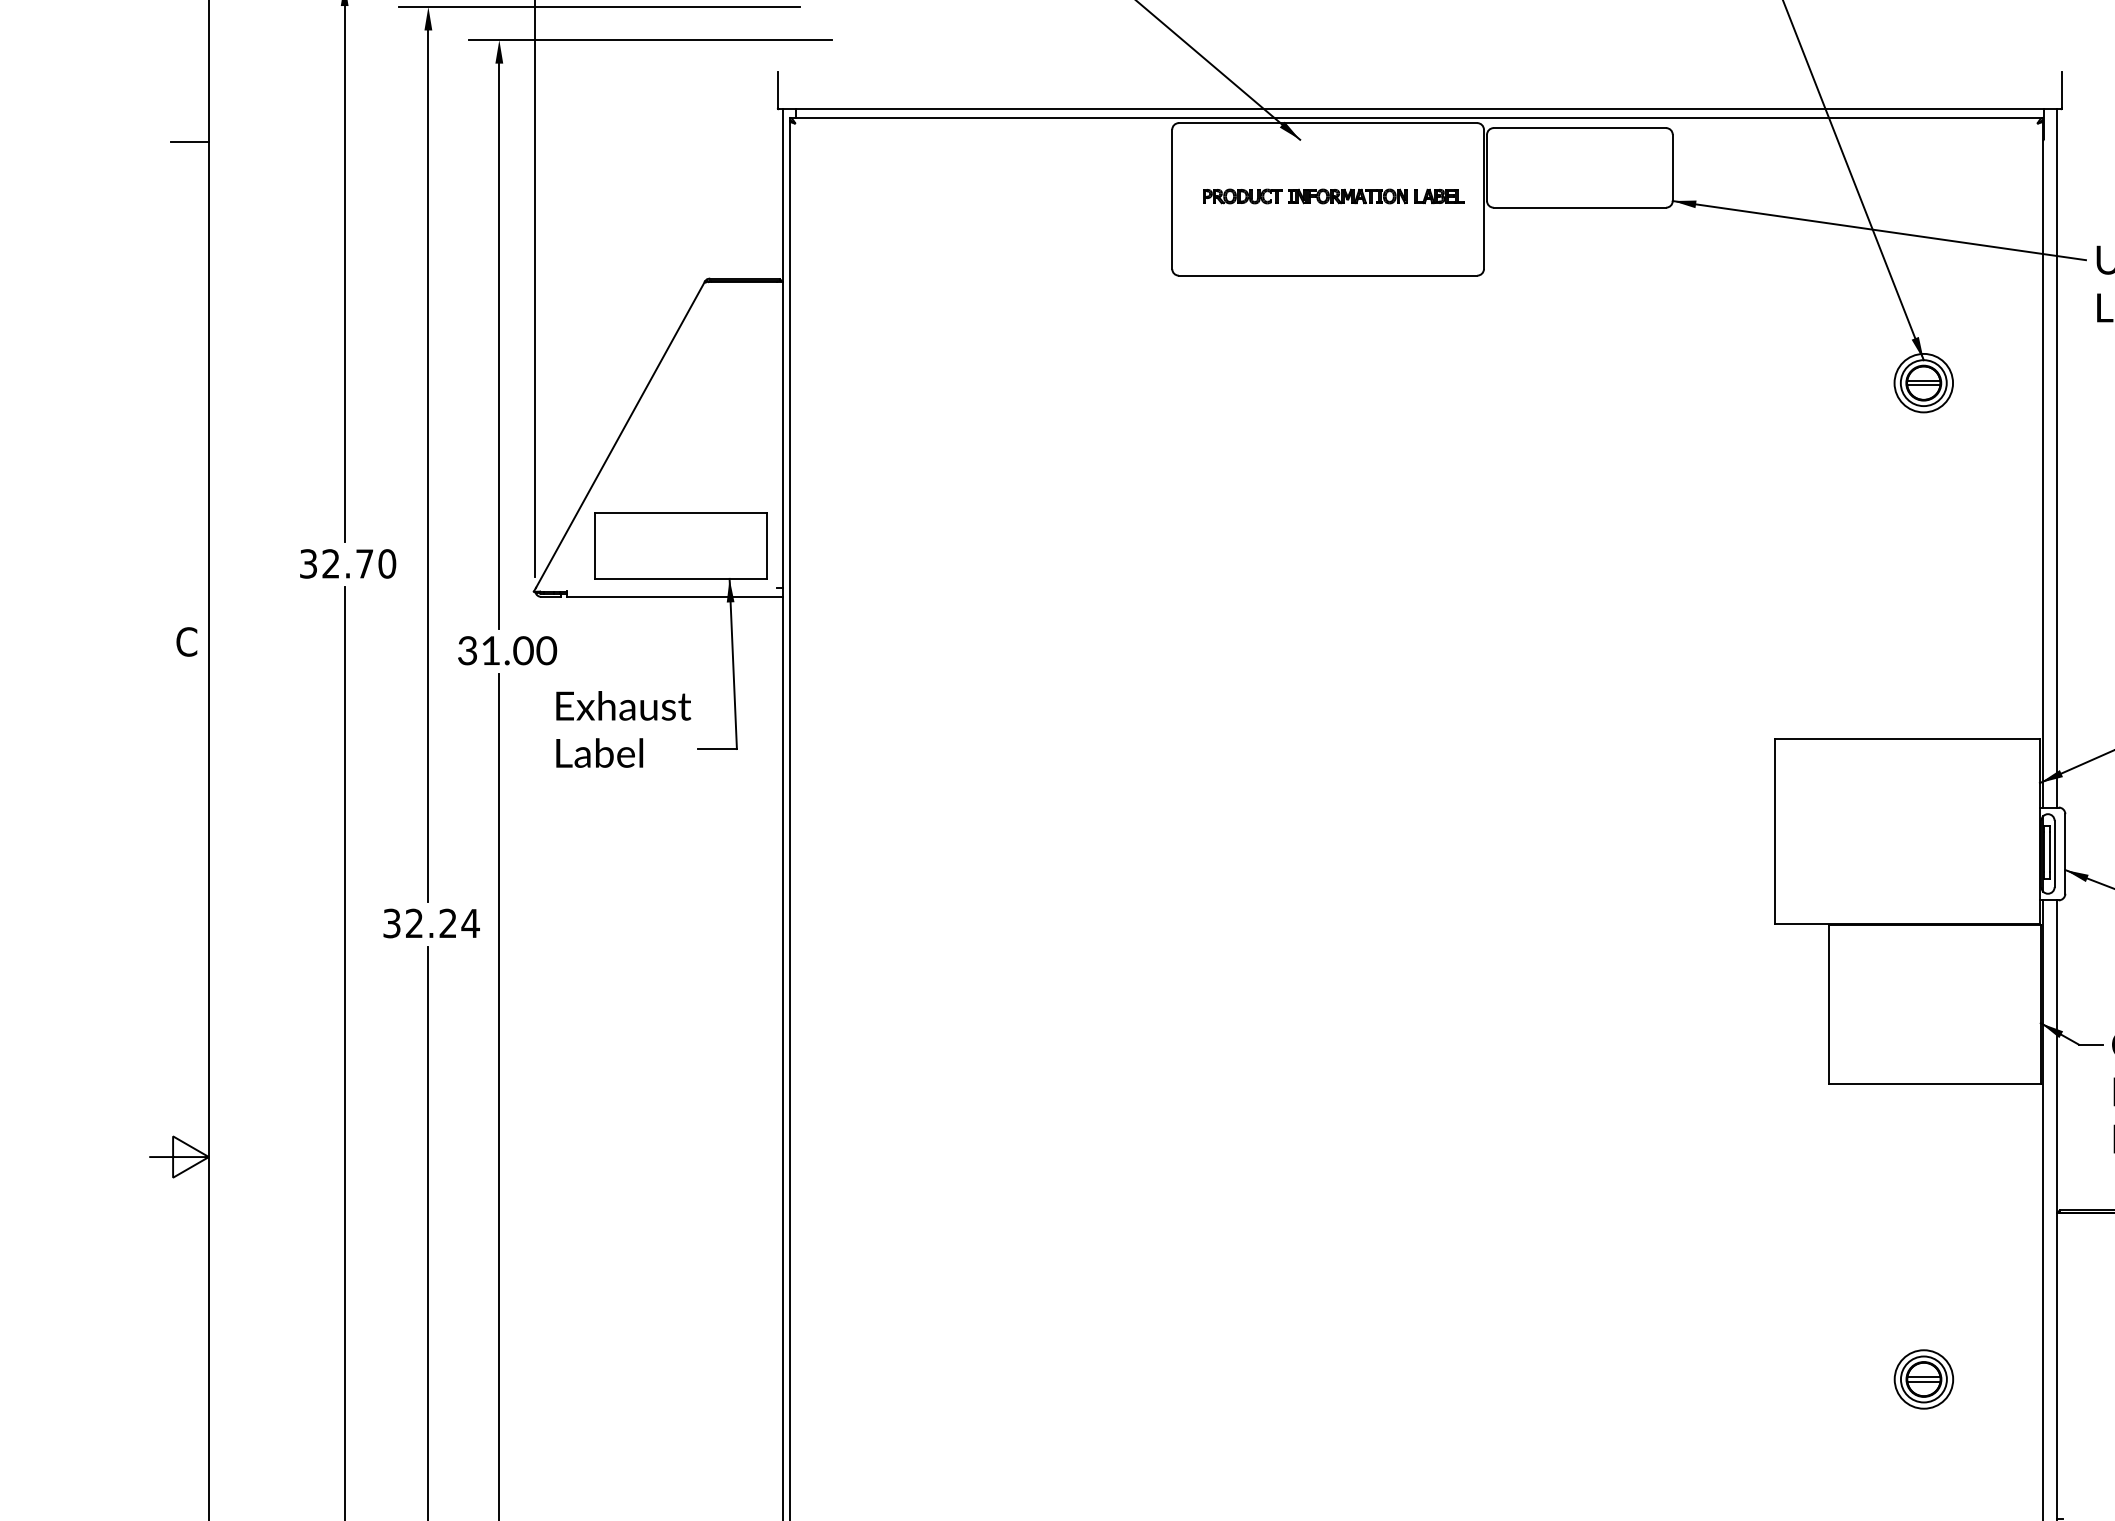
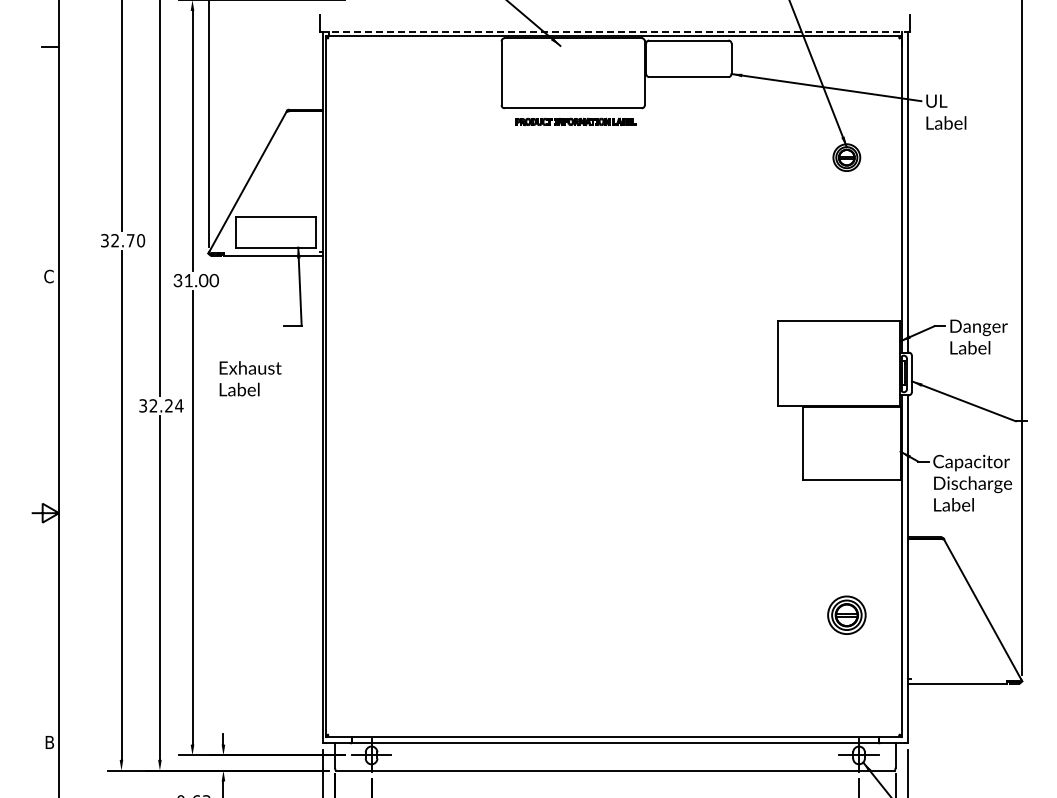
line: (1420, 108) -> (615, 31), solid -> dashed
part: (1333, 195) -> (575, 121), moved
text: (623, 728) -> (250, 378), moved
part: (1923, 1379) -> (846, 615), size x1.4

